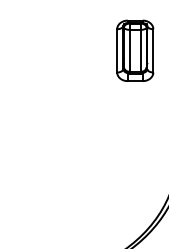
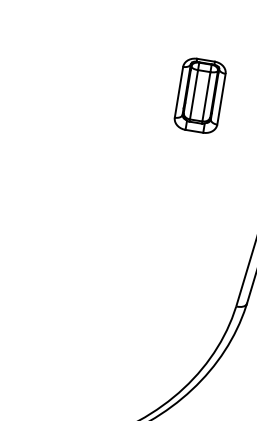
part: (135, 50) -> (200, 95), size x0.7

